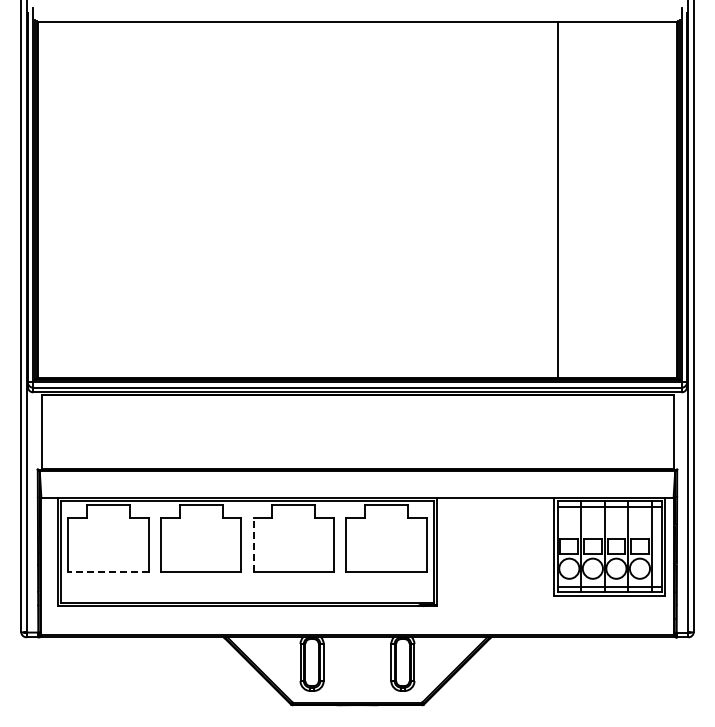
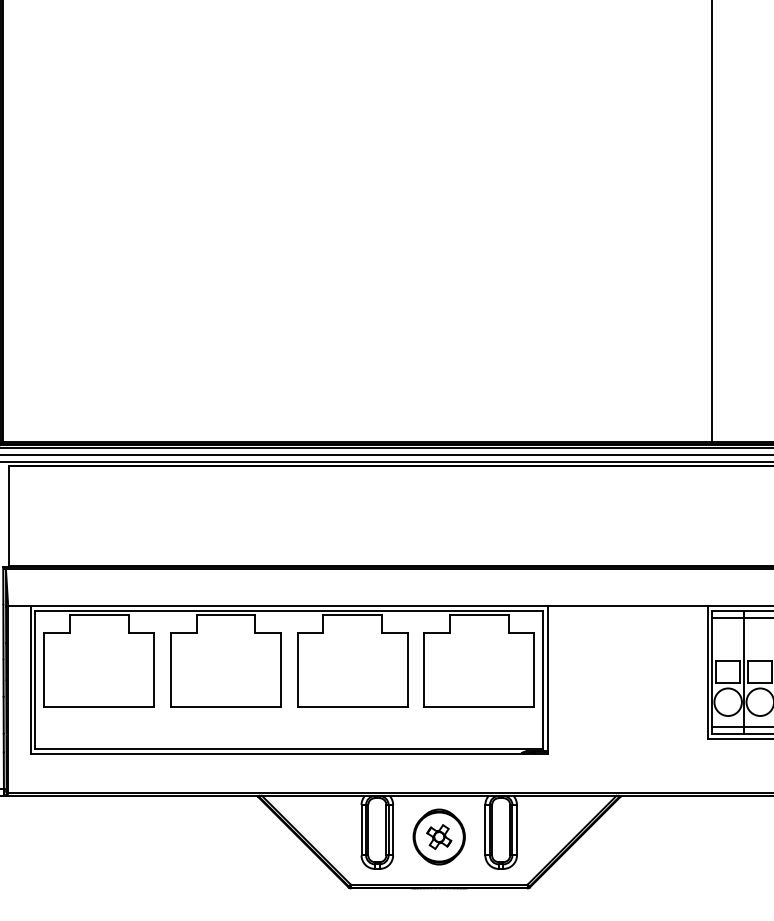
line: (253, 545) -> (297, 670), dashed -> solid
line: (107, 572) -> (98, 707), dashed -> solid
part: (357, 667) -> (439, 836), added

